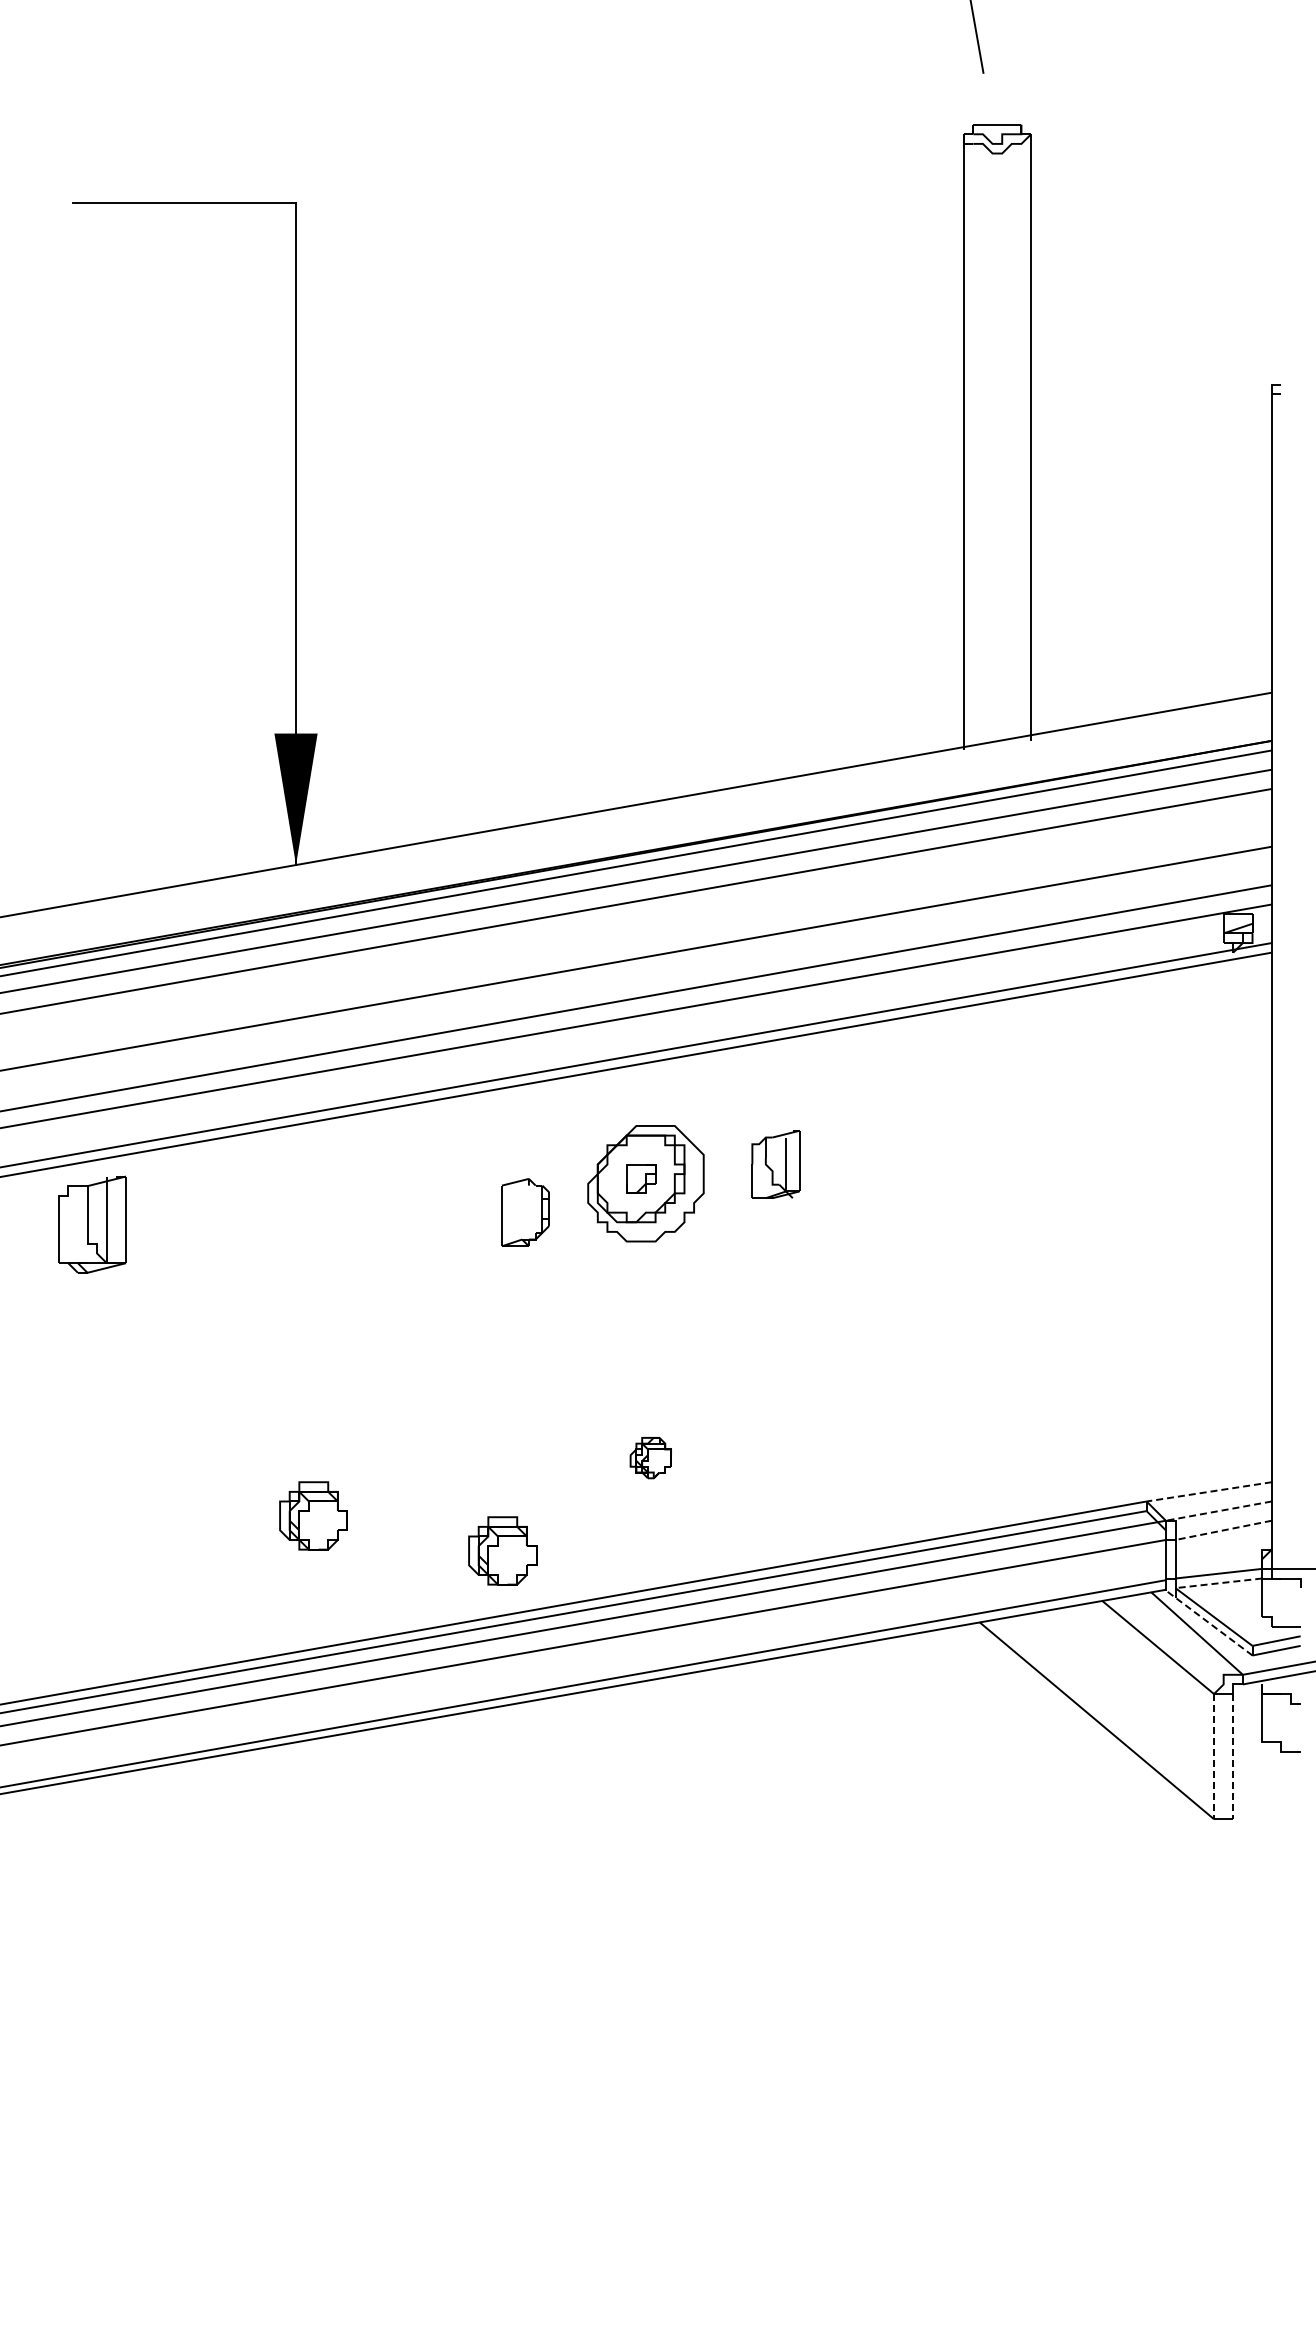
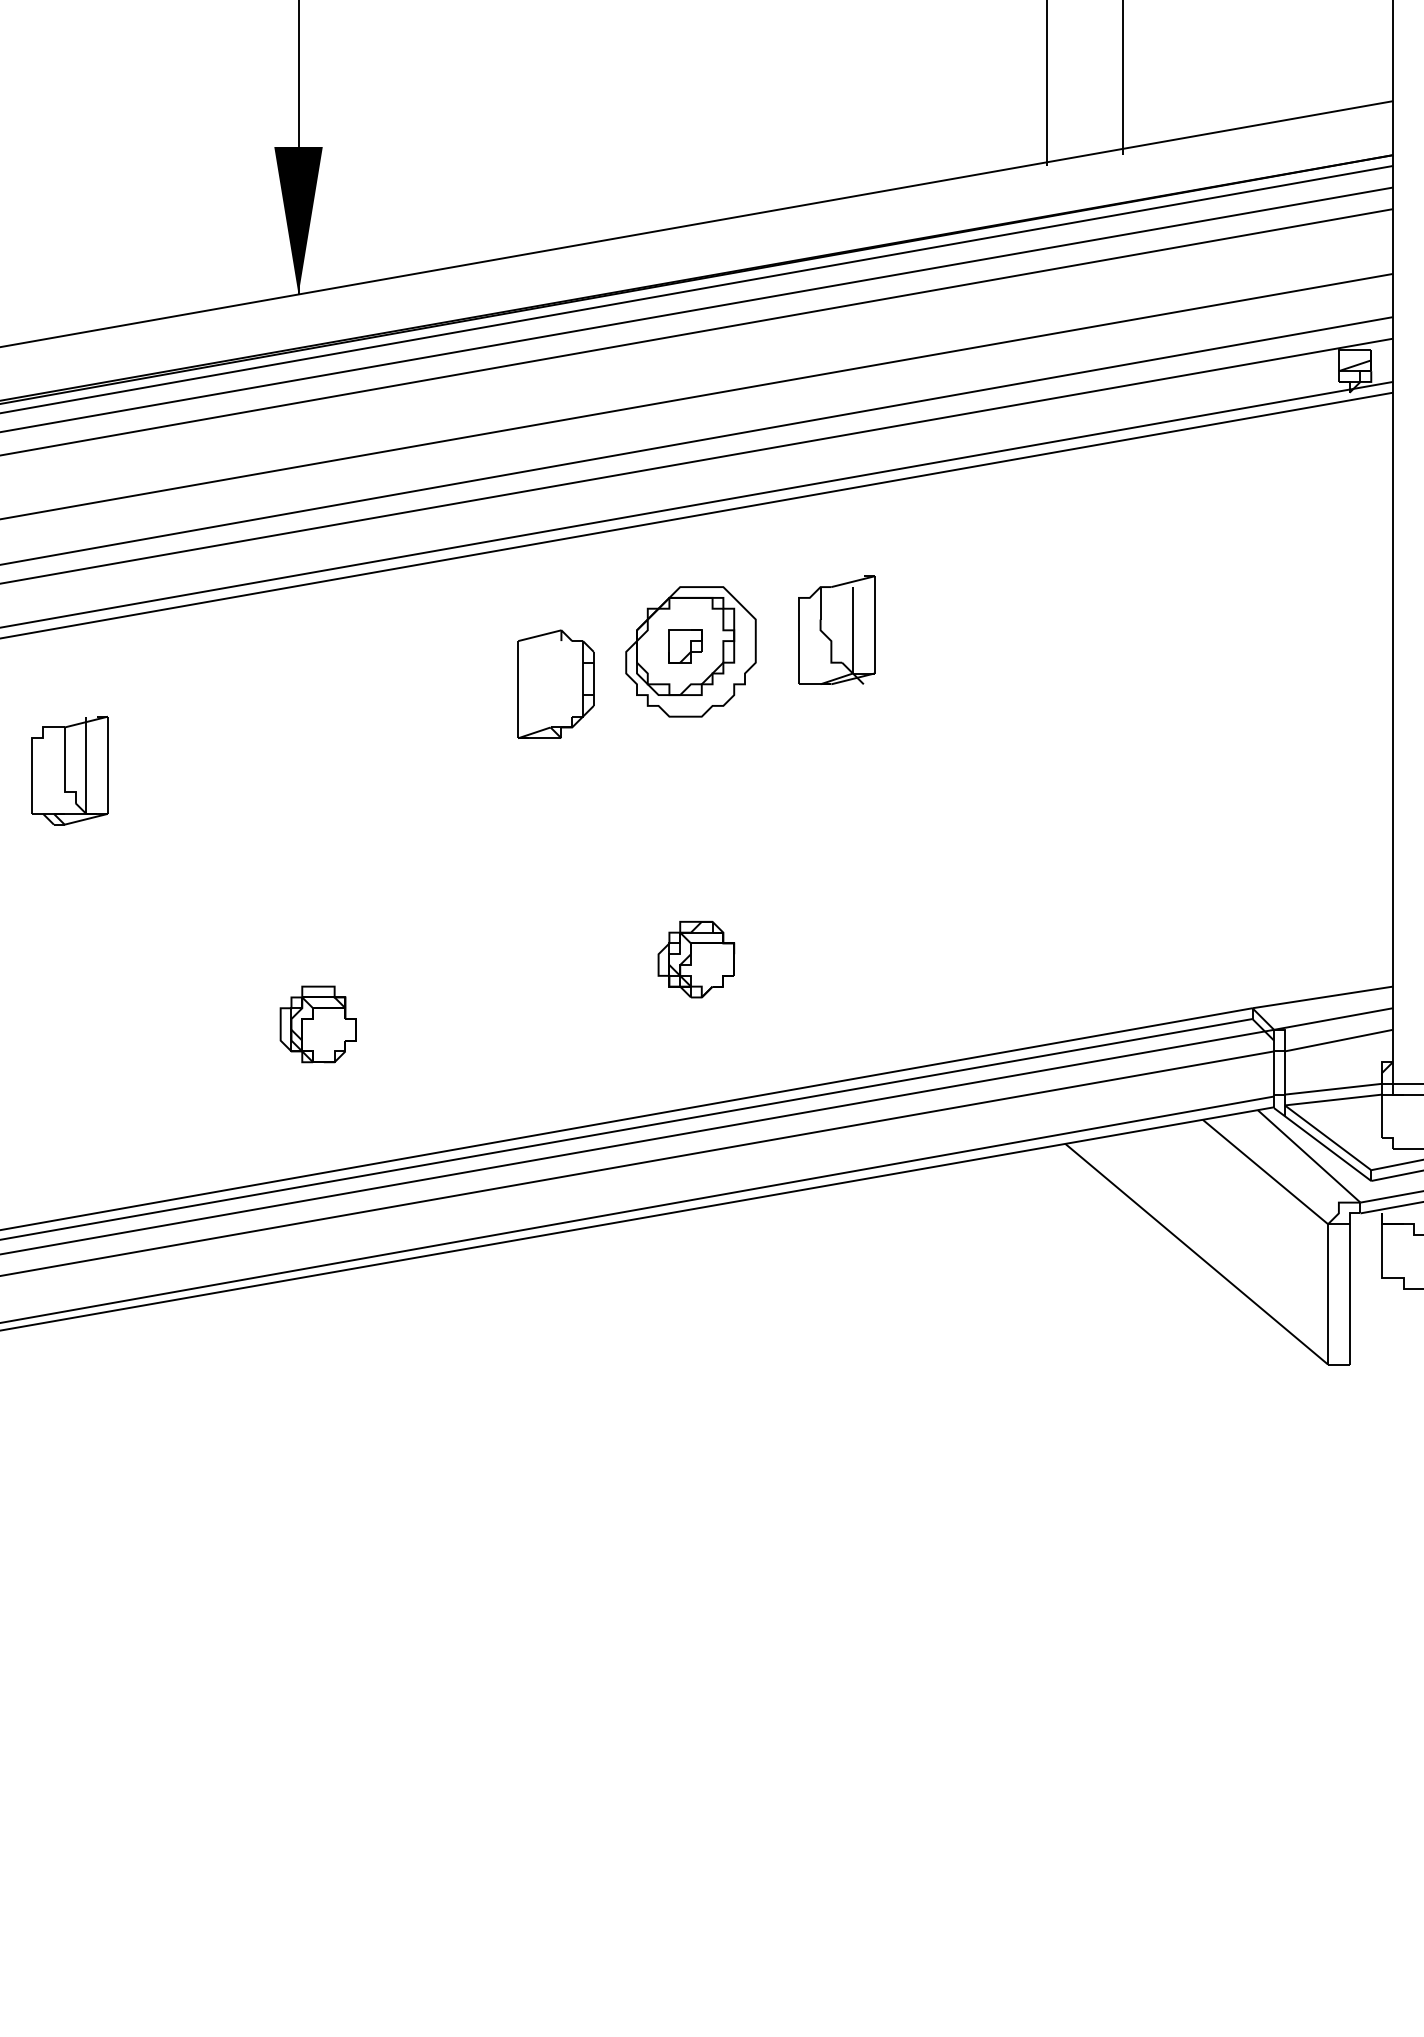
part: (775, 1164) -> (836, 630), size x1.43
part: (525, 1212) -> (555, 684), size x1.43
part: (92, 1224) -> (70, 770), moved
part: (650, 1457) -> (696, 958), size x1.67
line: (1208, 1491) -> (1321, 997), dashed -> solid
line: (1218, 1511) -> (1333, 1019), dashed -> solid
line: (1223, 1530) -> (1338, 1040), dashed -> solid
part: (502, 1550) -> (530, 1063), removed
line: (1218, 1583) -> (1333, 1100), dashed -> solid
line: (1208, 1622) -> (1321, 1143), dashed -> solid
line: (1214, 1756) -> (1328, 1294), dashed -> solid
line: (1233, 1756) -> (1349, 1294), dashed -> solid

